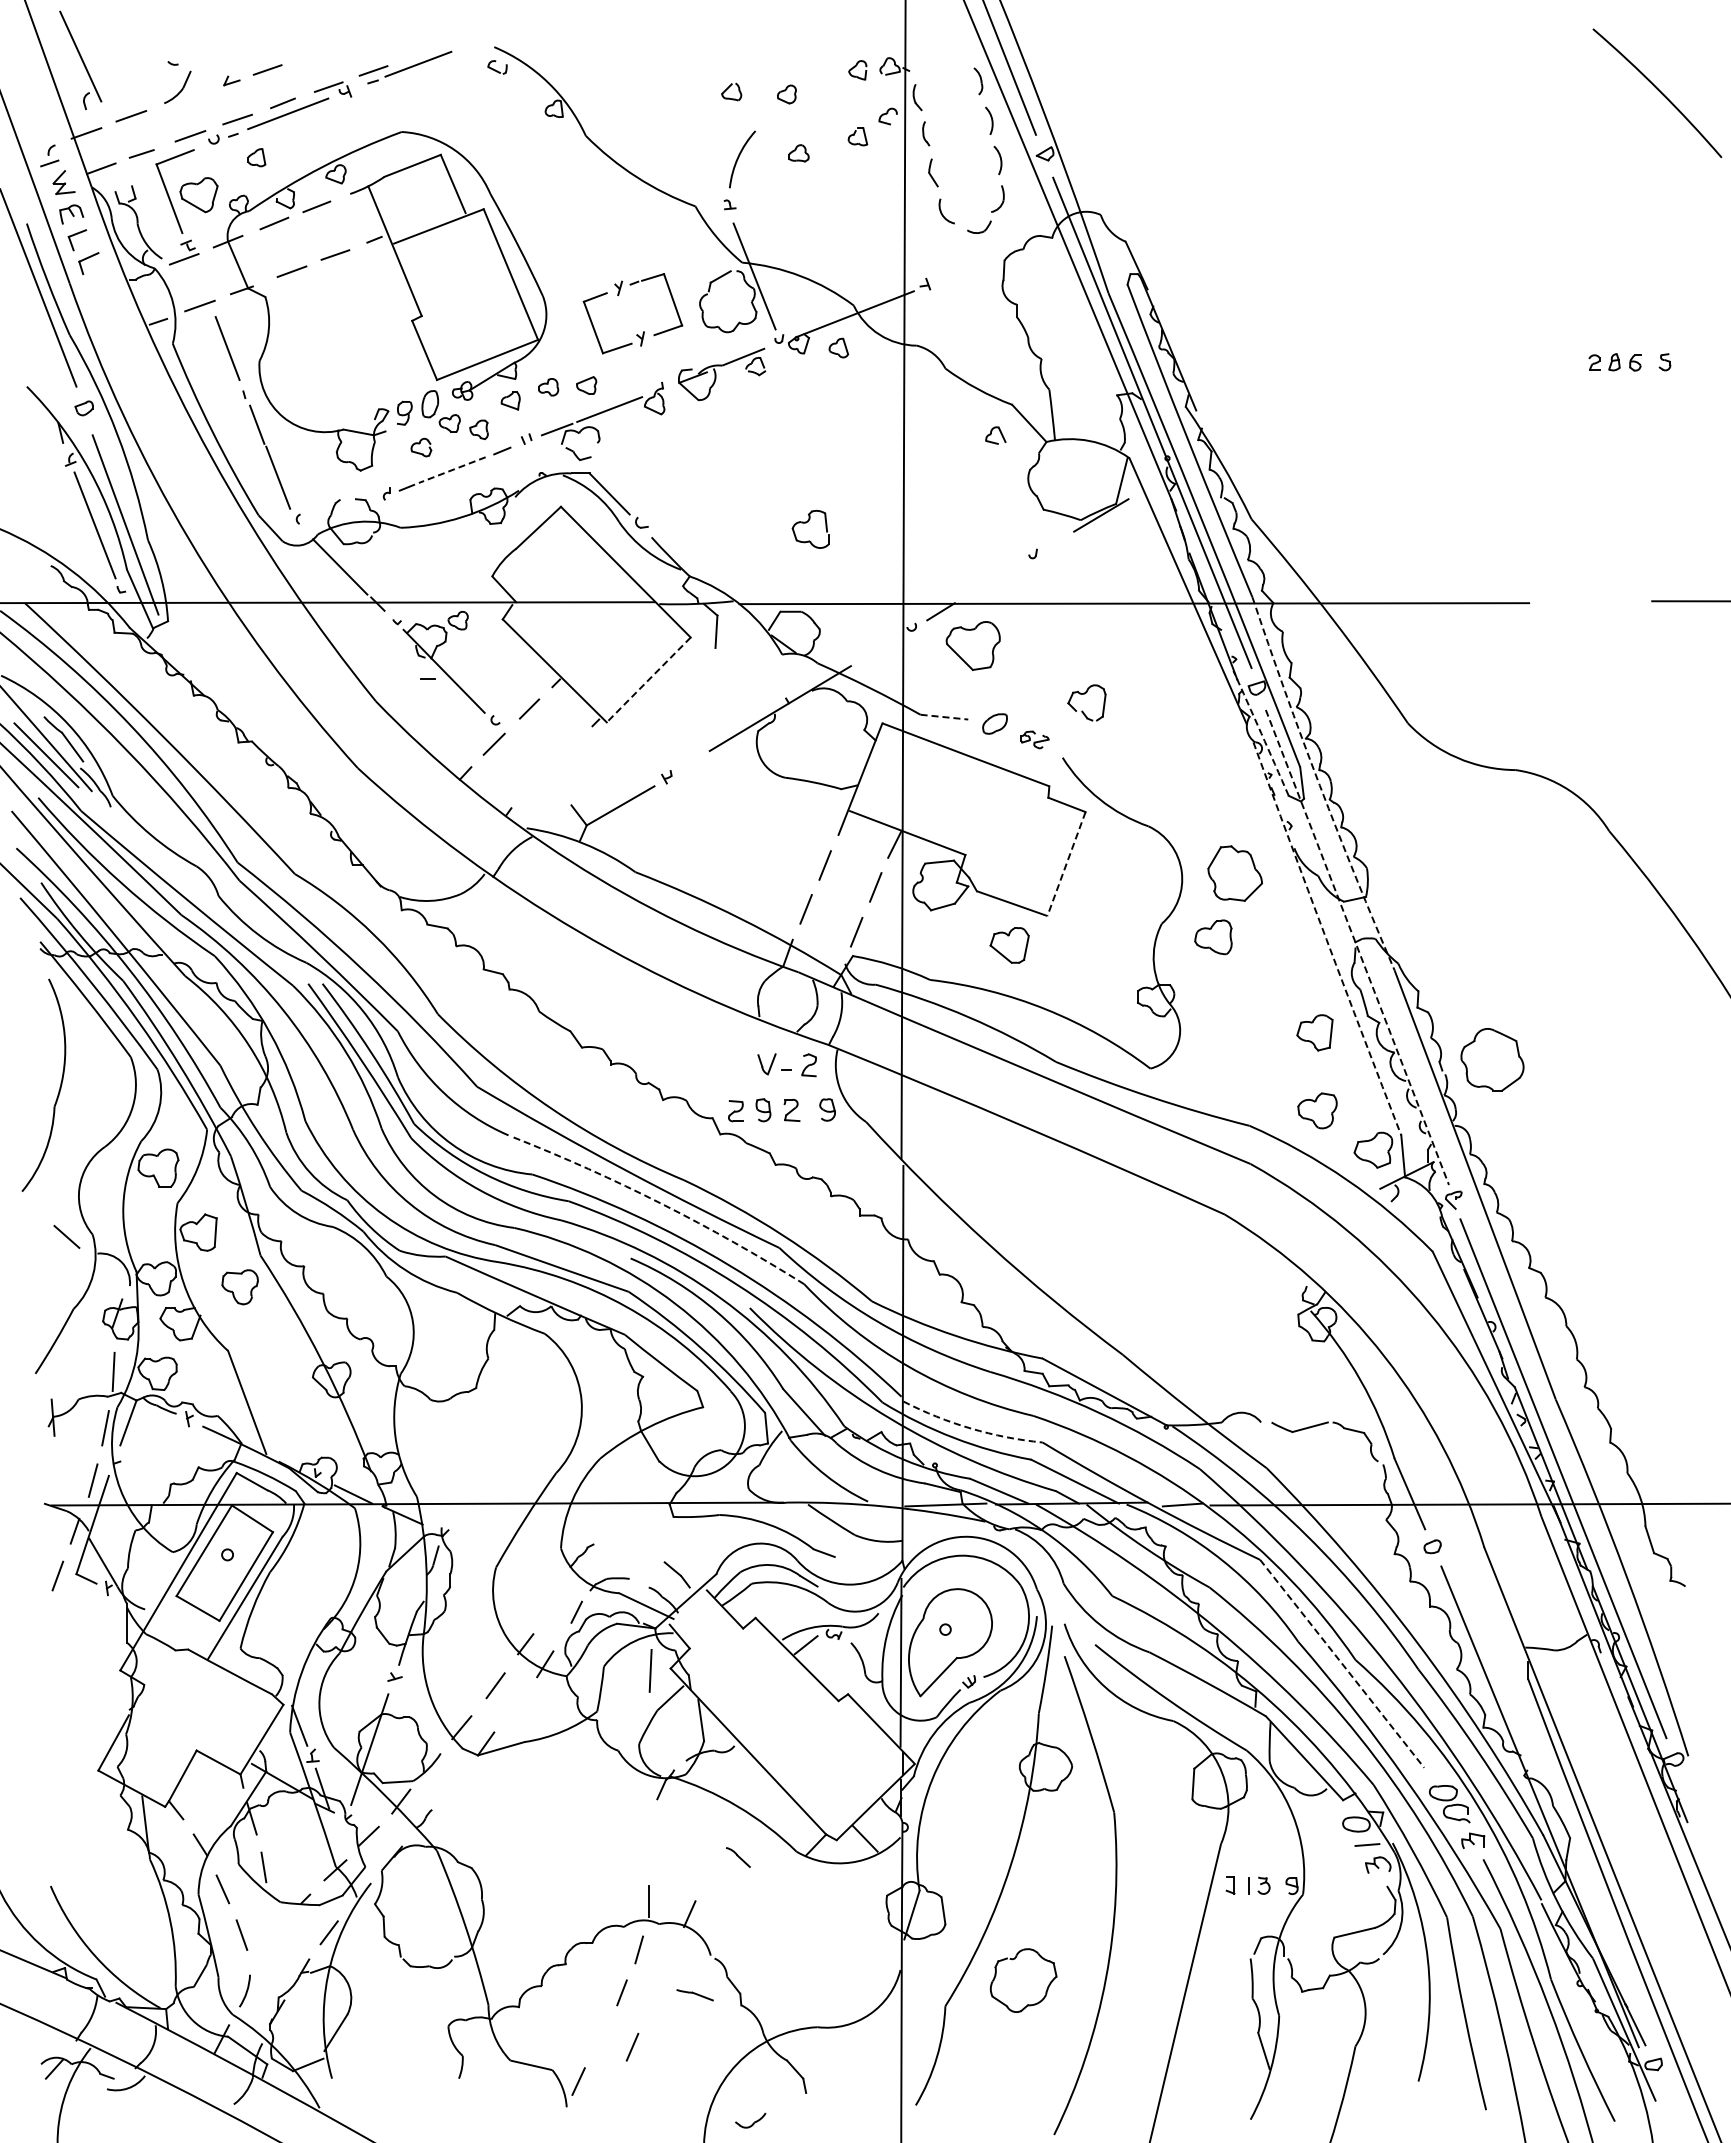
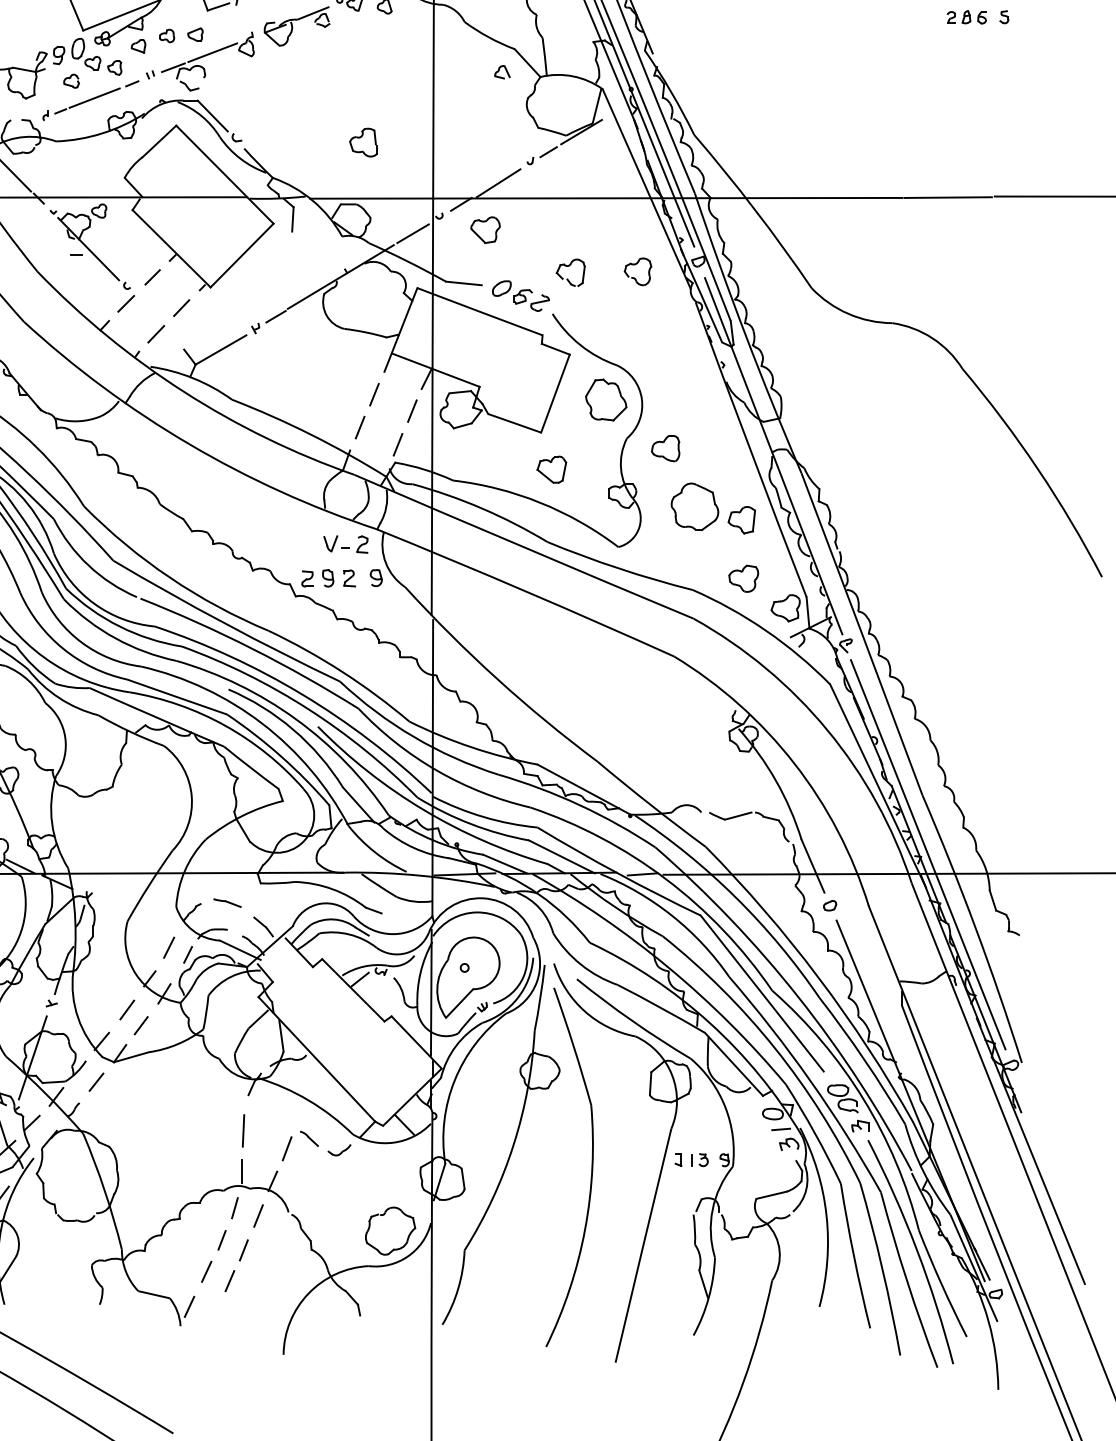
line: (452, 470) -> (94, 98), dashed -> solid
line: (1057, 541) -> (548, 151), added
line: (990, 583) -> (498, 183), added
line: (1589, 602) -> (947, 197), added
part: (973, 646) -> (485, 230), size x0.71
line: (876, 650) -> (412, 233), added
line: (648, 679) -> (241, 255), dashed -> solid
part: (1172, 709) -> (634, 277), added
line: (944, 717) -> (463, 283), dashed -> solid
arc: (1261, 733) -> (701, 295), dashed -> solid
part: (1034, 739) -> (531, 300), size x1.67
line: (568, 749) -> (181, 307), added
line: (693, 761) -> (275, 316), added
line: (533, 784) -> (155, 333), added
arc: (1319, 785) -> (745, 334), dashed -> solid
line: (1066, 864) -> (555, 393), dashed -> solid
part: (1234, 873) -> (605, 399), moved
arc: (1326, 939) -> (750, 450), dashed -> solid
part: (1009, 945) -> (551, 469), moved
line: (1357, 947) -> (773, 456), dashed -> solid
part: (1492, 1059) -> (694, 506), moved
arc: (662, 1204) -> (252, 649), dashed -> solid
arc: (971, 1428) -> (484, 817), dashed -> solid
line: (551, 1602) -> (169, 947), added
line: (1342, 1664) -> (762, 994), dashed -> solid
line: (650, 1670) -> (243, 1130), moved
line: (513, 1706) -> (140, 1025), added
line: (454, 1781) -> (96, 1081), added
line: (708, 1870) -> (286, 1148), added
part: (1015, 1959) -> (384, 1215), moved
line: (670, 1960) -> (258, 1216), added
part: (694, 1995) -> (226, 903), moved
line: (650, 2005) -> (243, 1249), added
line: (601, 2034) -> (206, 1271), added
part: (750, 2120) -> (339, 1150), moved

